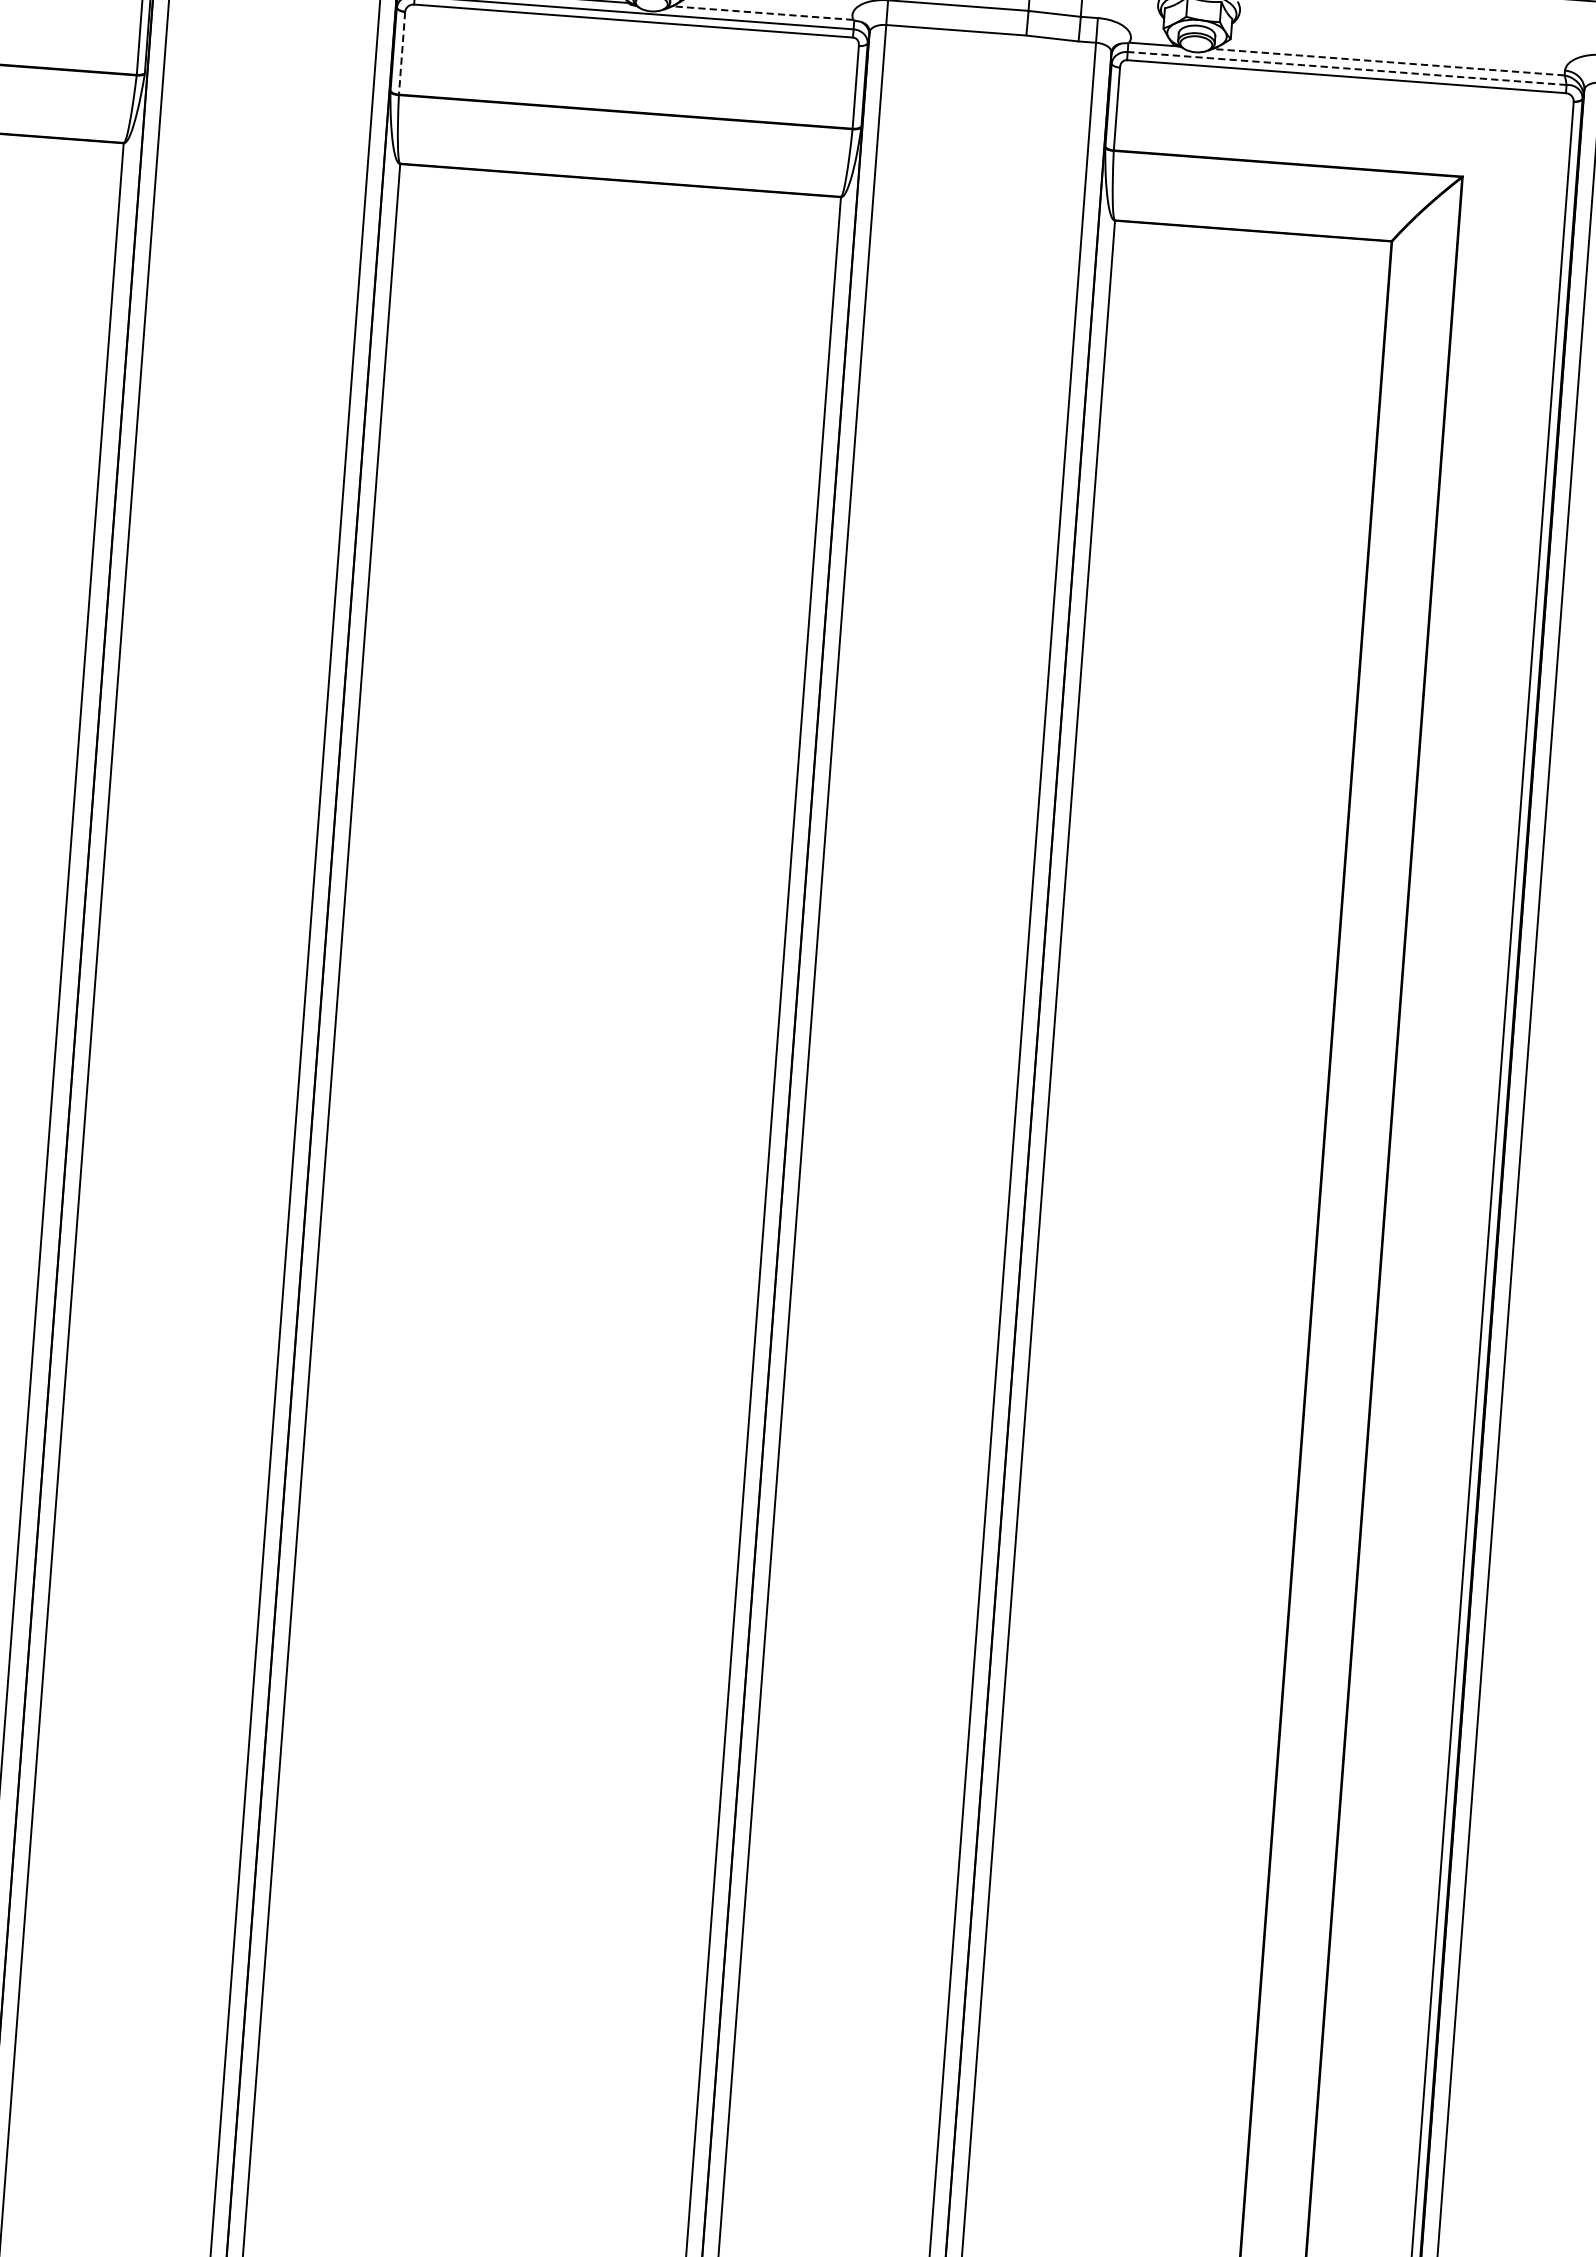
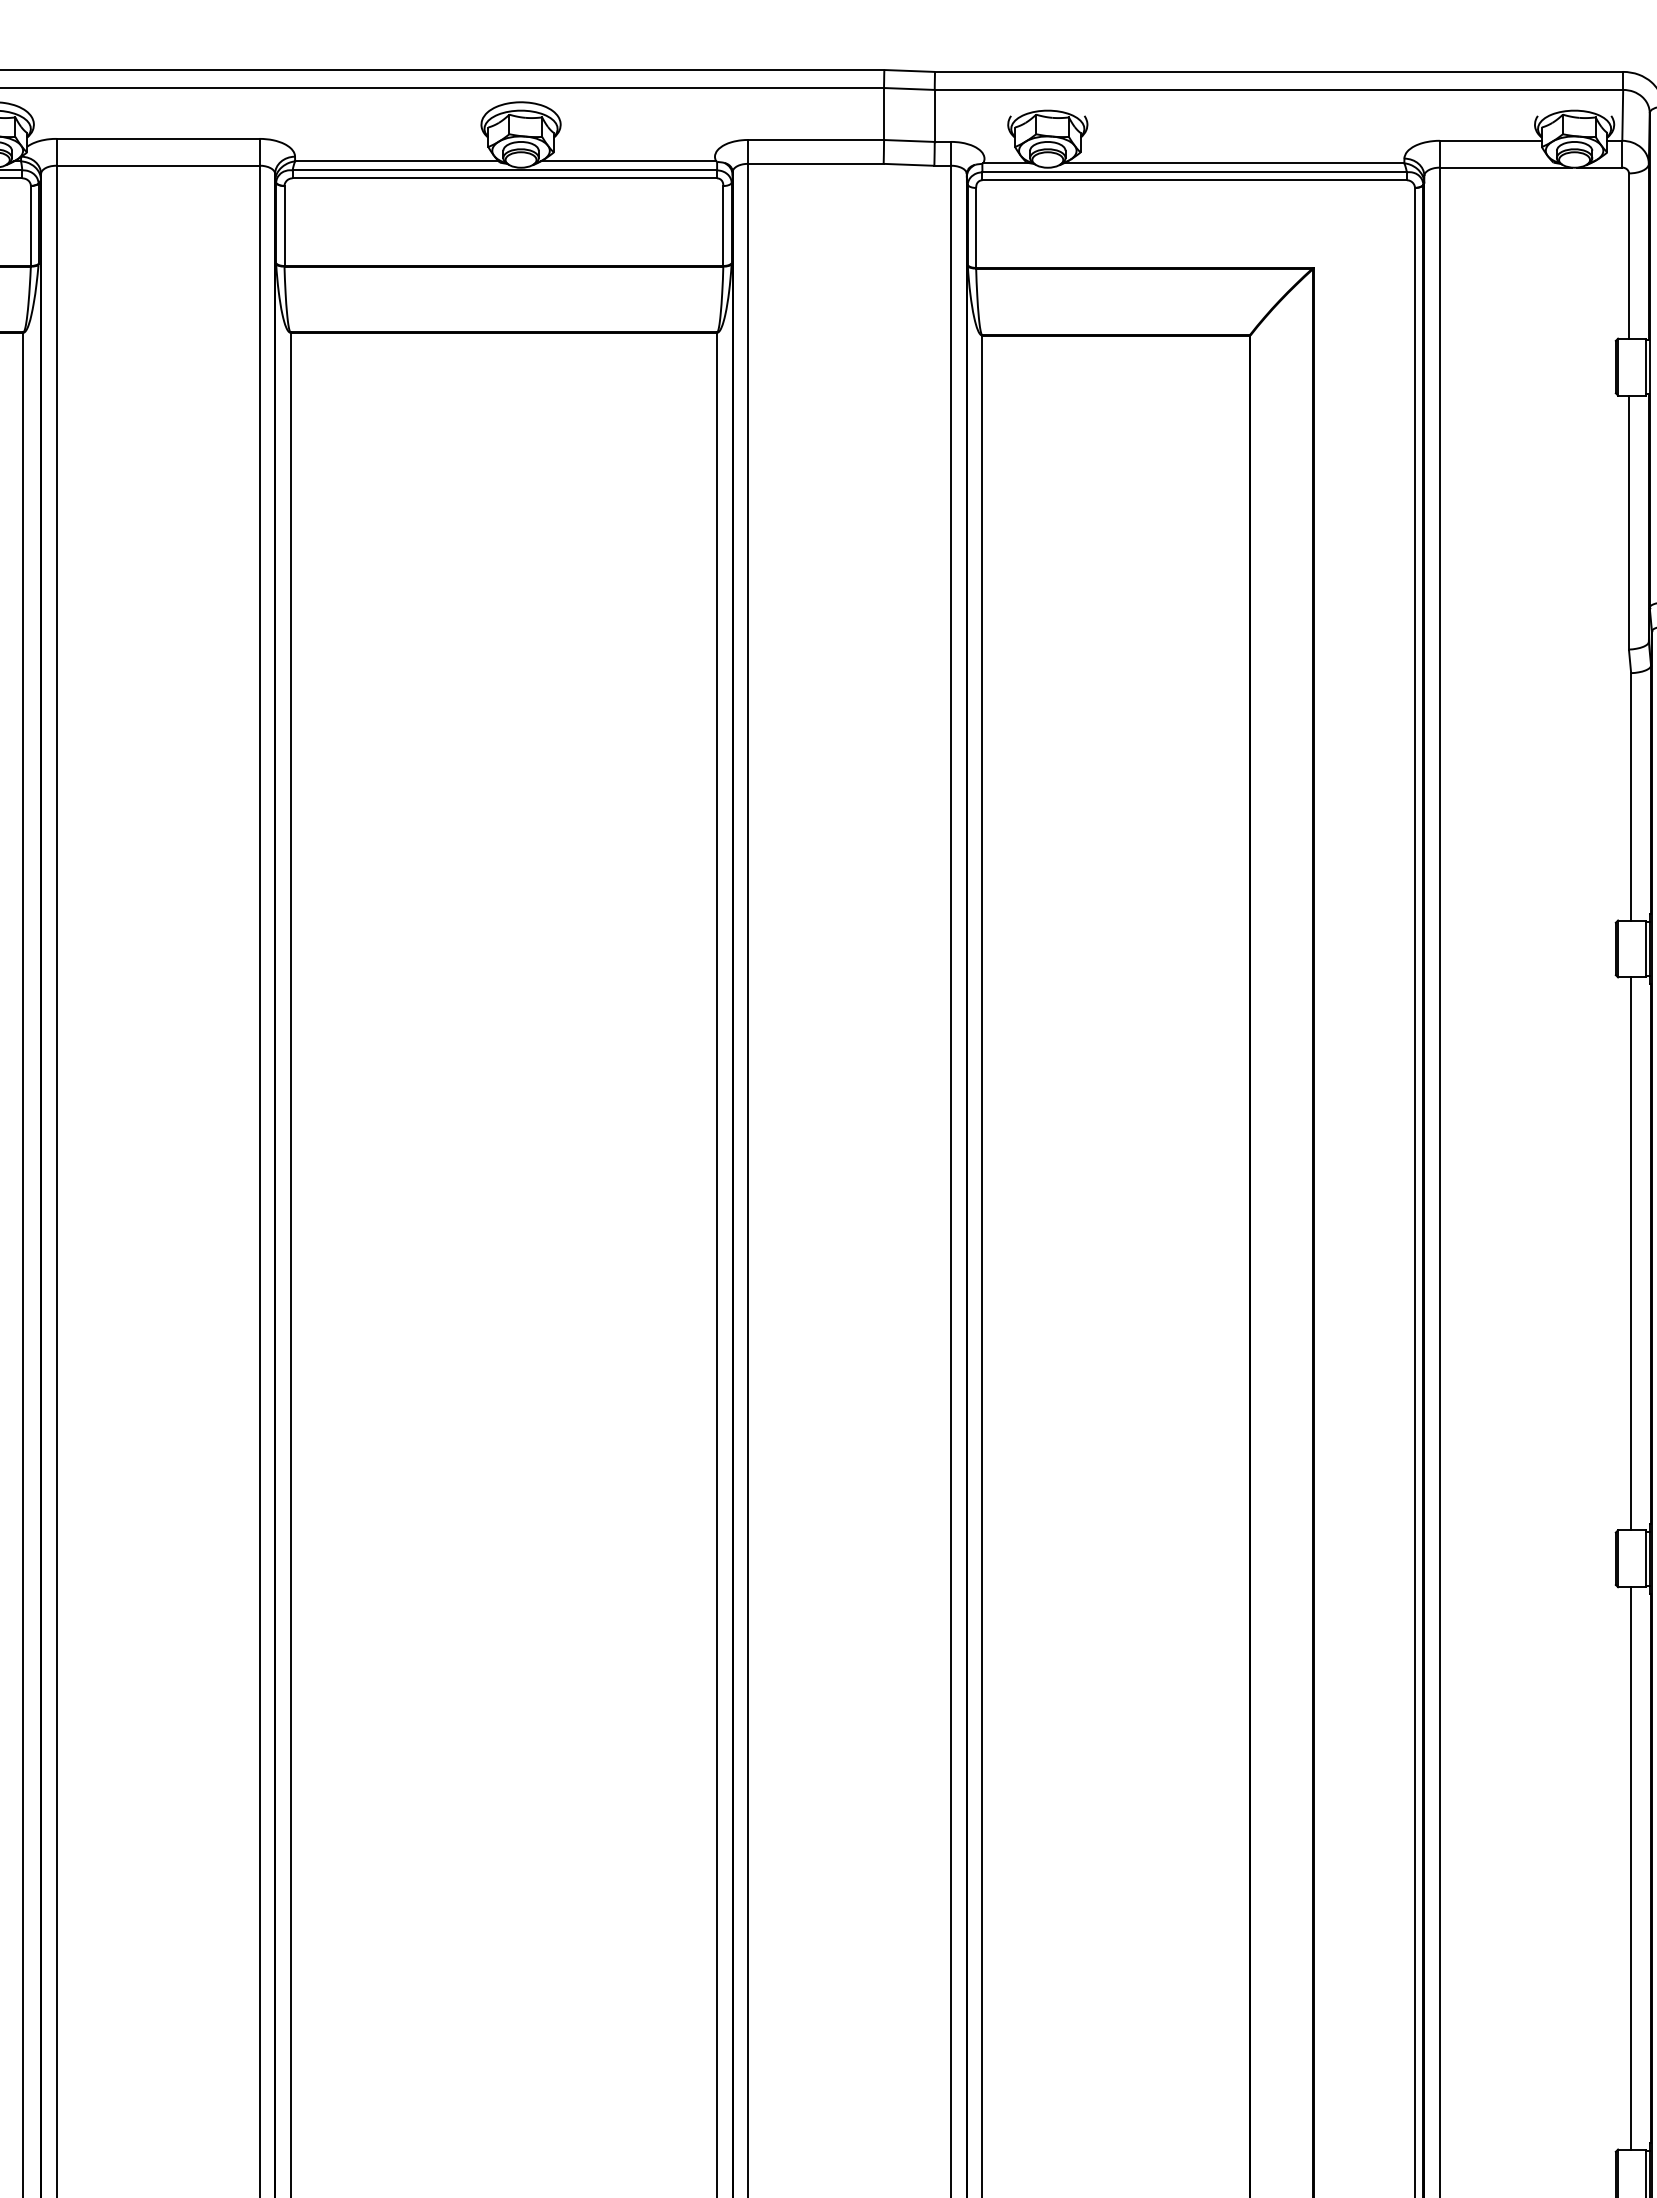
line: (762, 13) -> (628, 161), dashed -> solid
line: (402, 53) -> (284, 226), dashed -> solid
line: (1387, 62) -> (1233, 163), dashed -> solid
line: (1346, 68) -> (1194, 172), dashed -> solid

